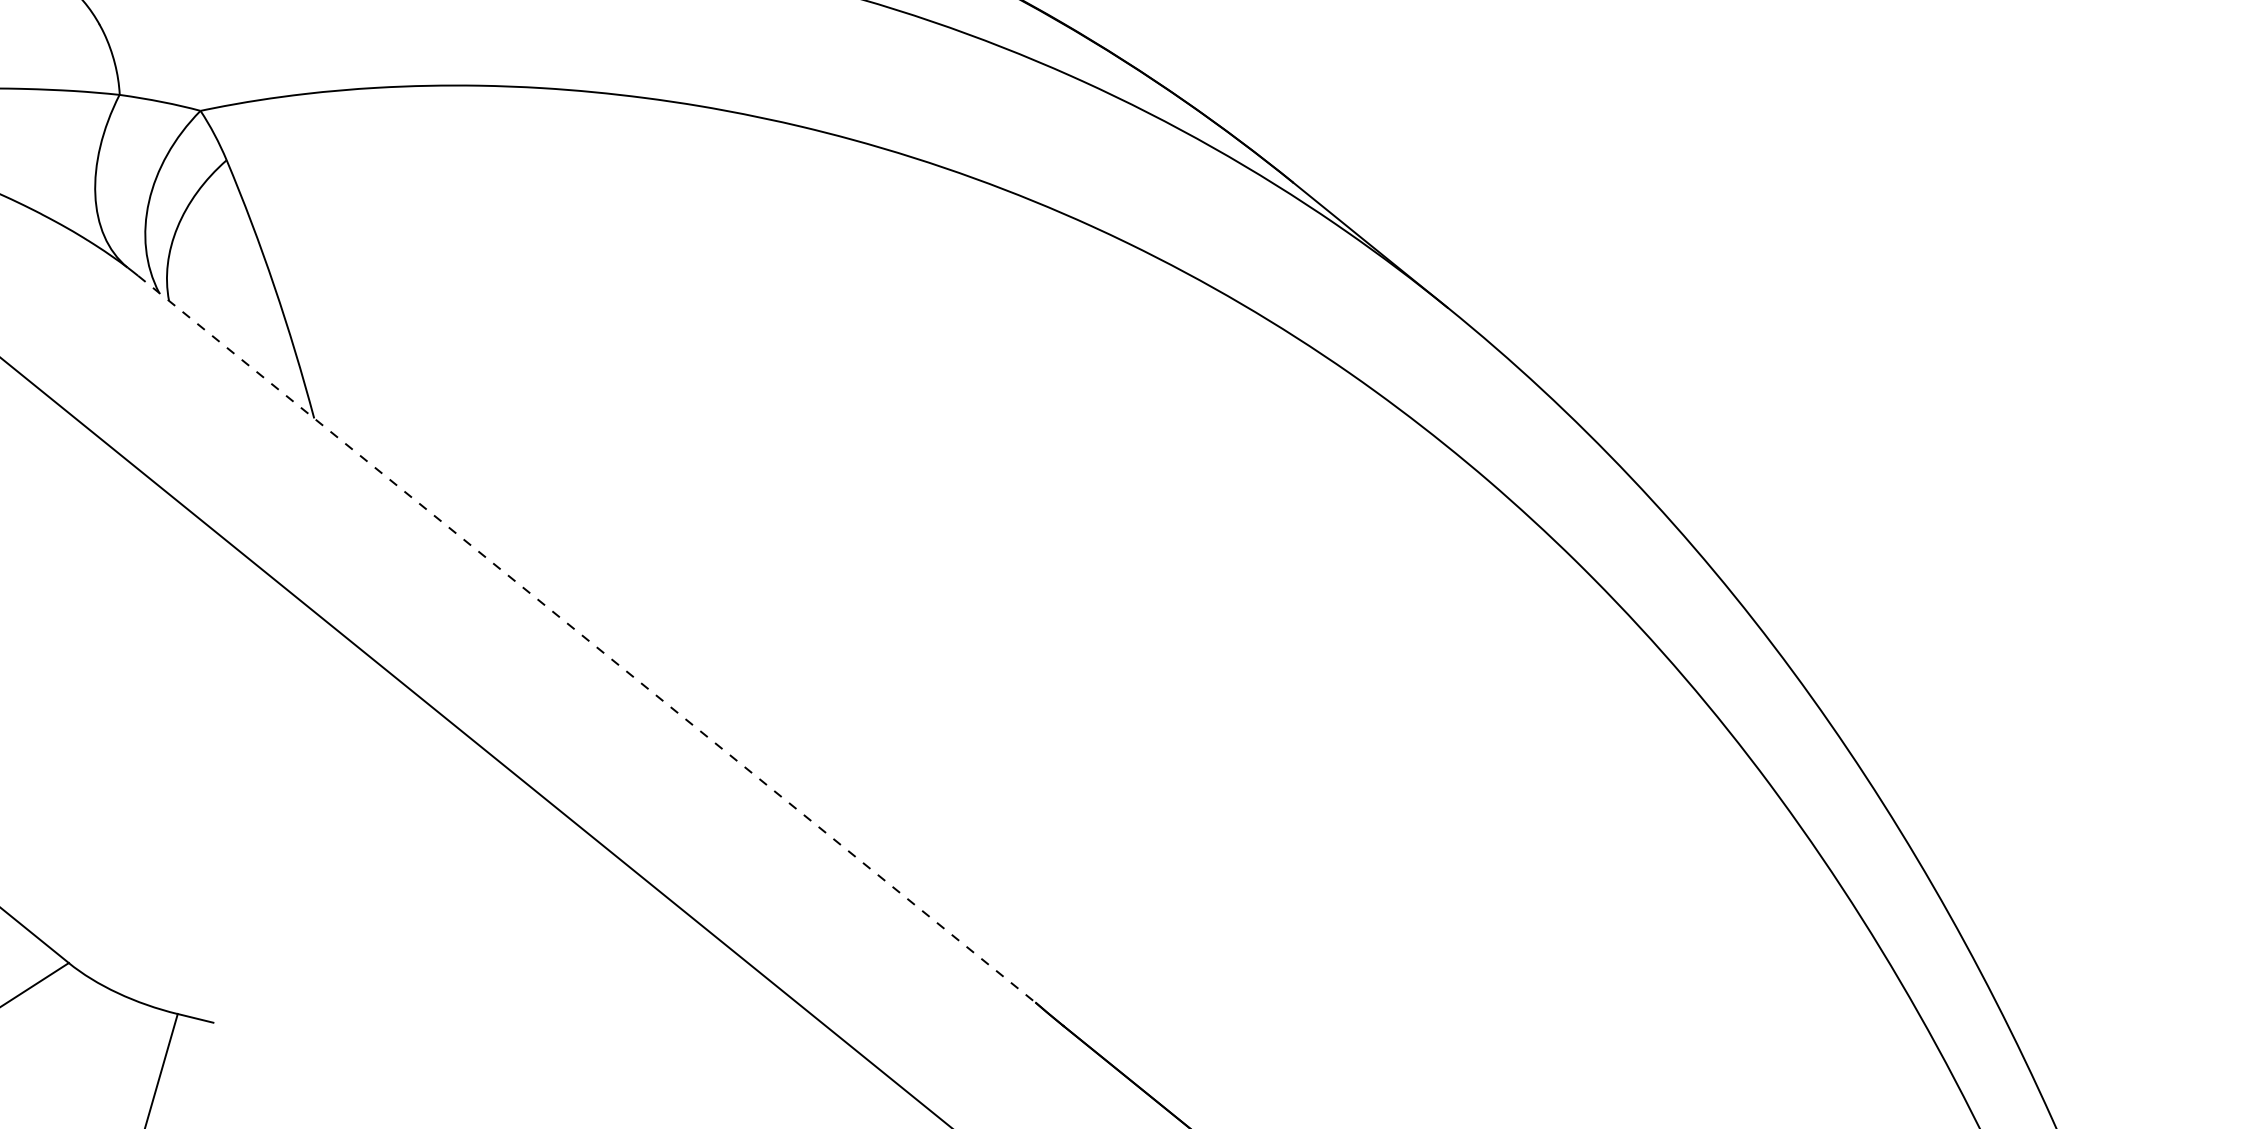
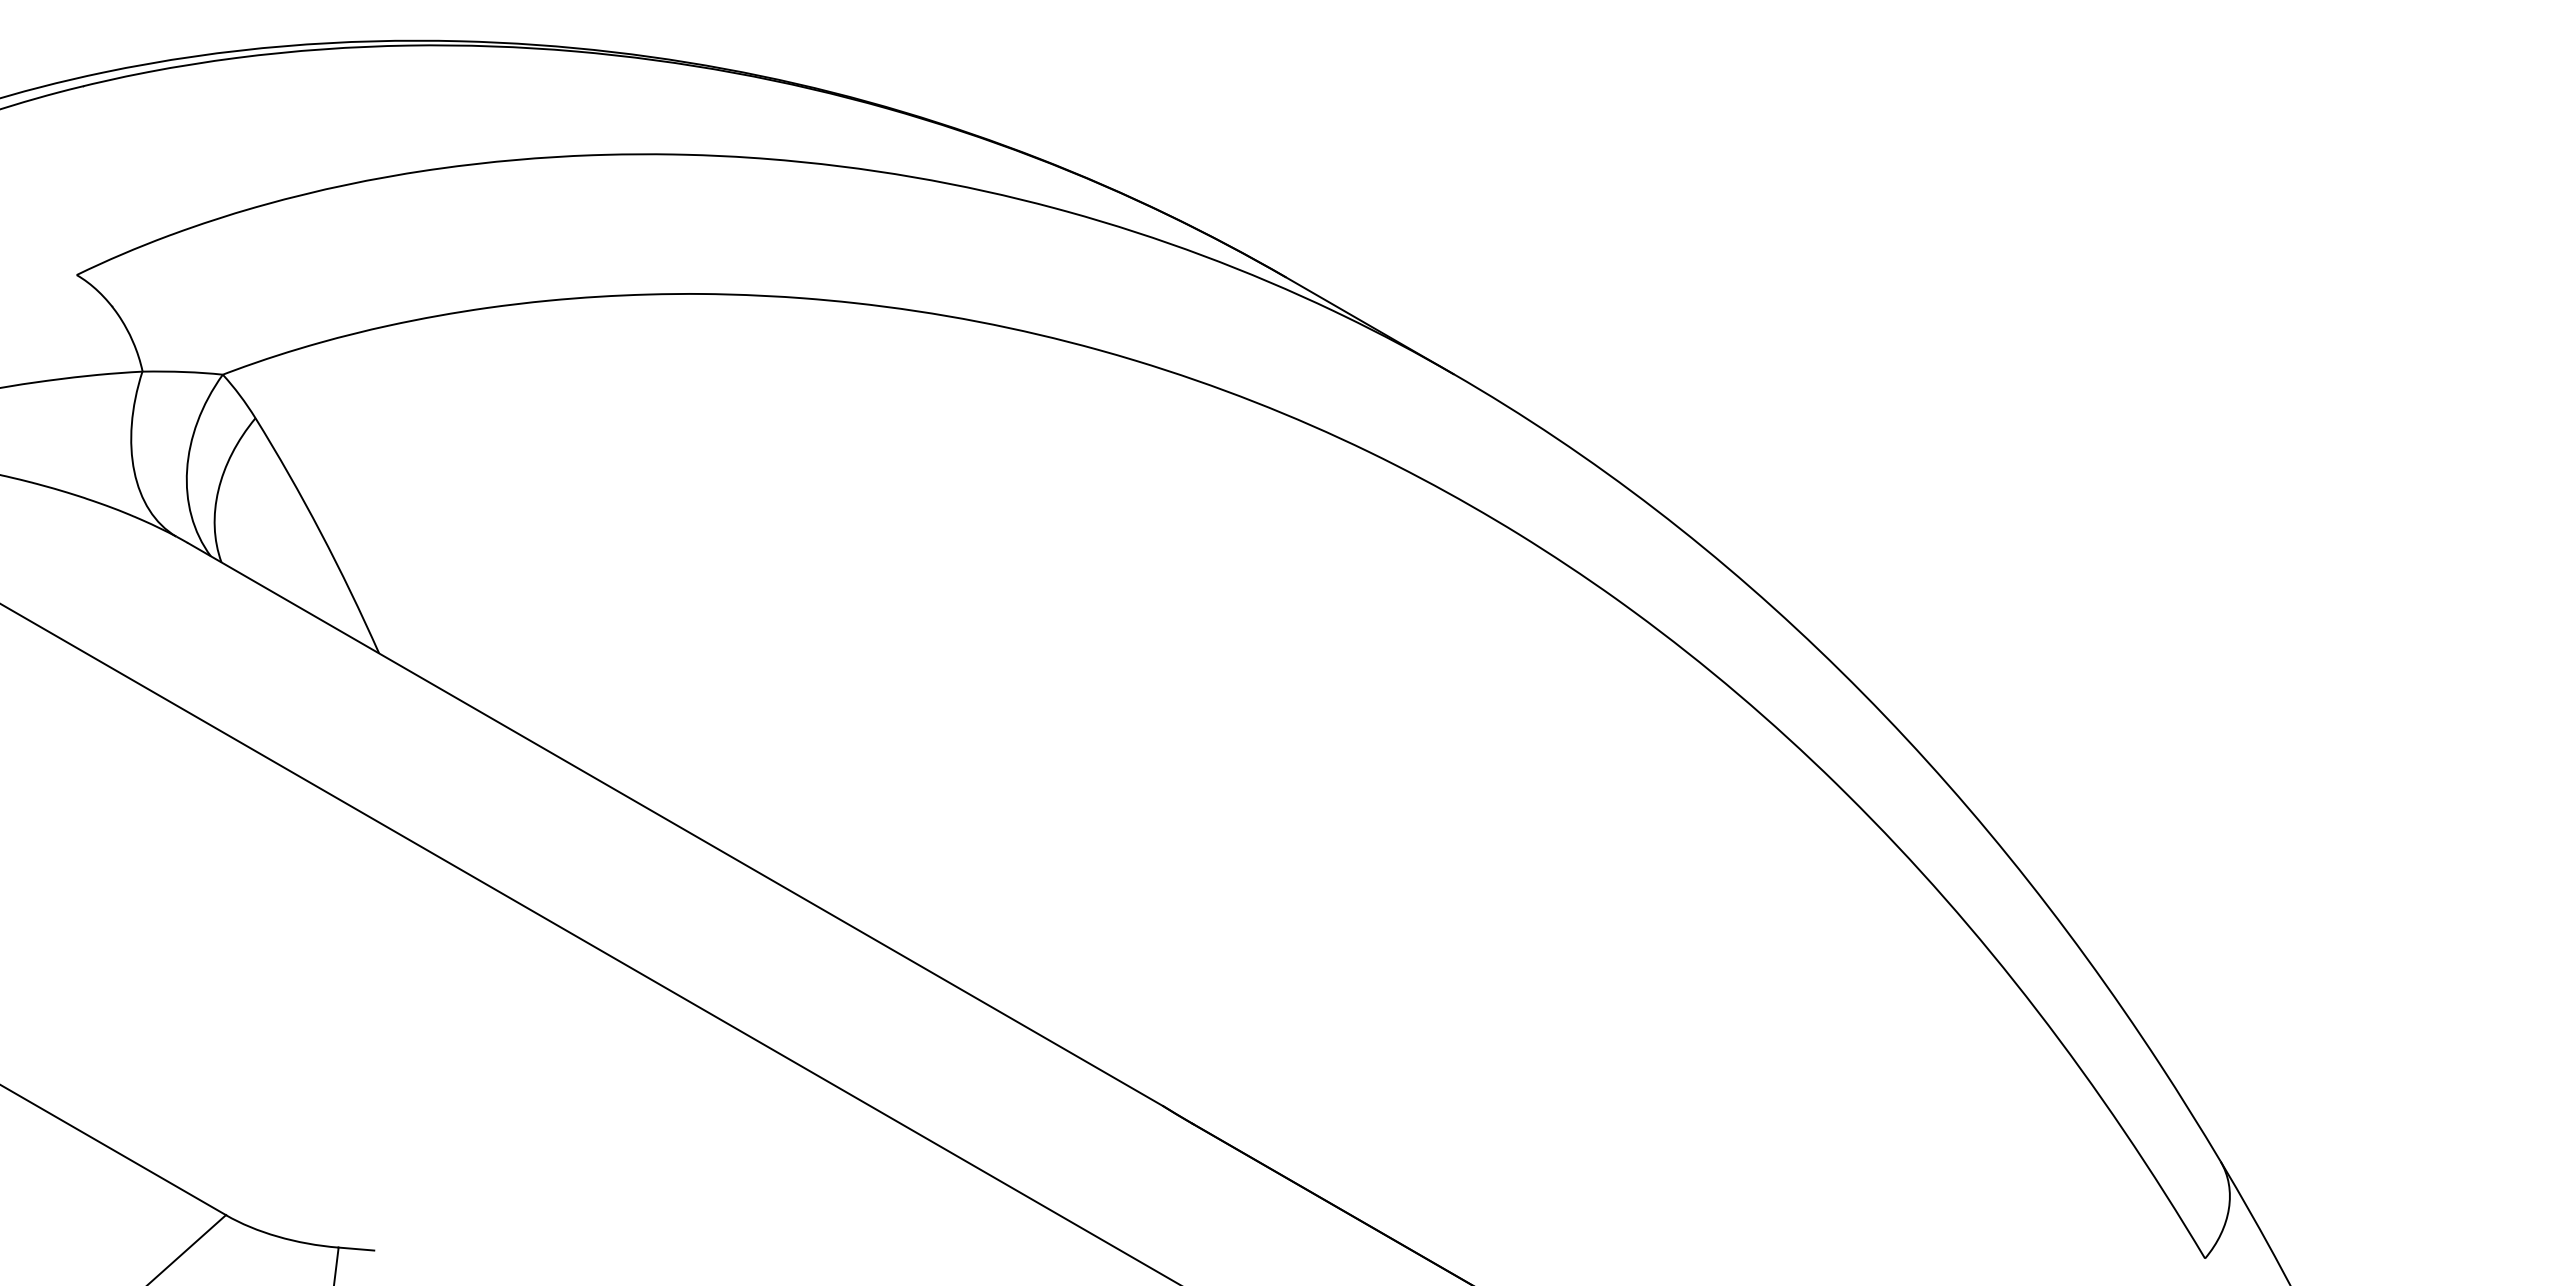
line: (587, 639) -> (675, 824), dashed -> solid

